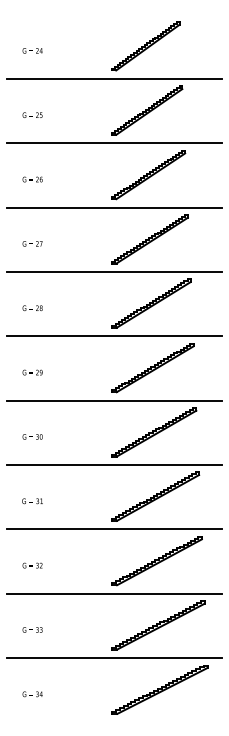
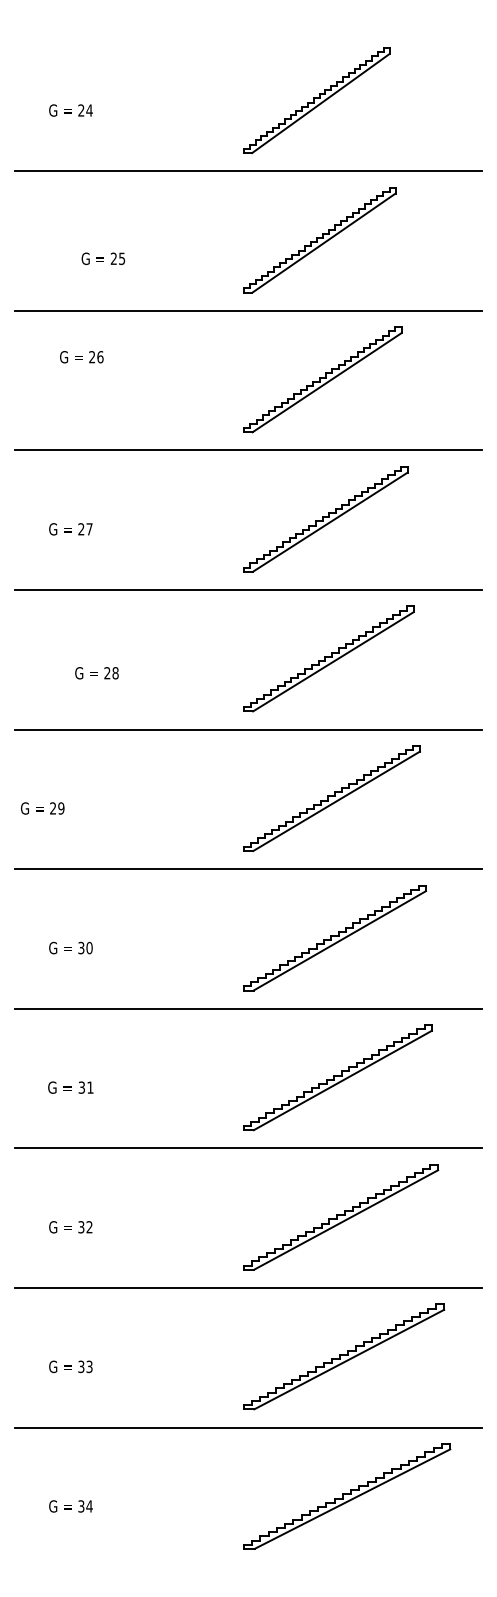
text: (32, 114) -> (103, 257), moved
text: (32, 179) -> (81, 357), moved
text: (32, 307) -> (96, 671), moved
text: (32, 372) -> (42, 808), moved

